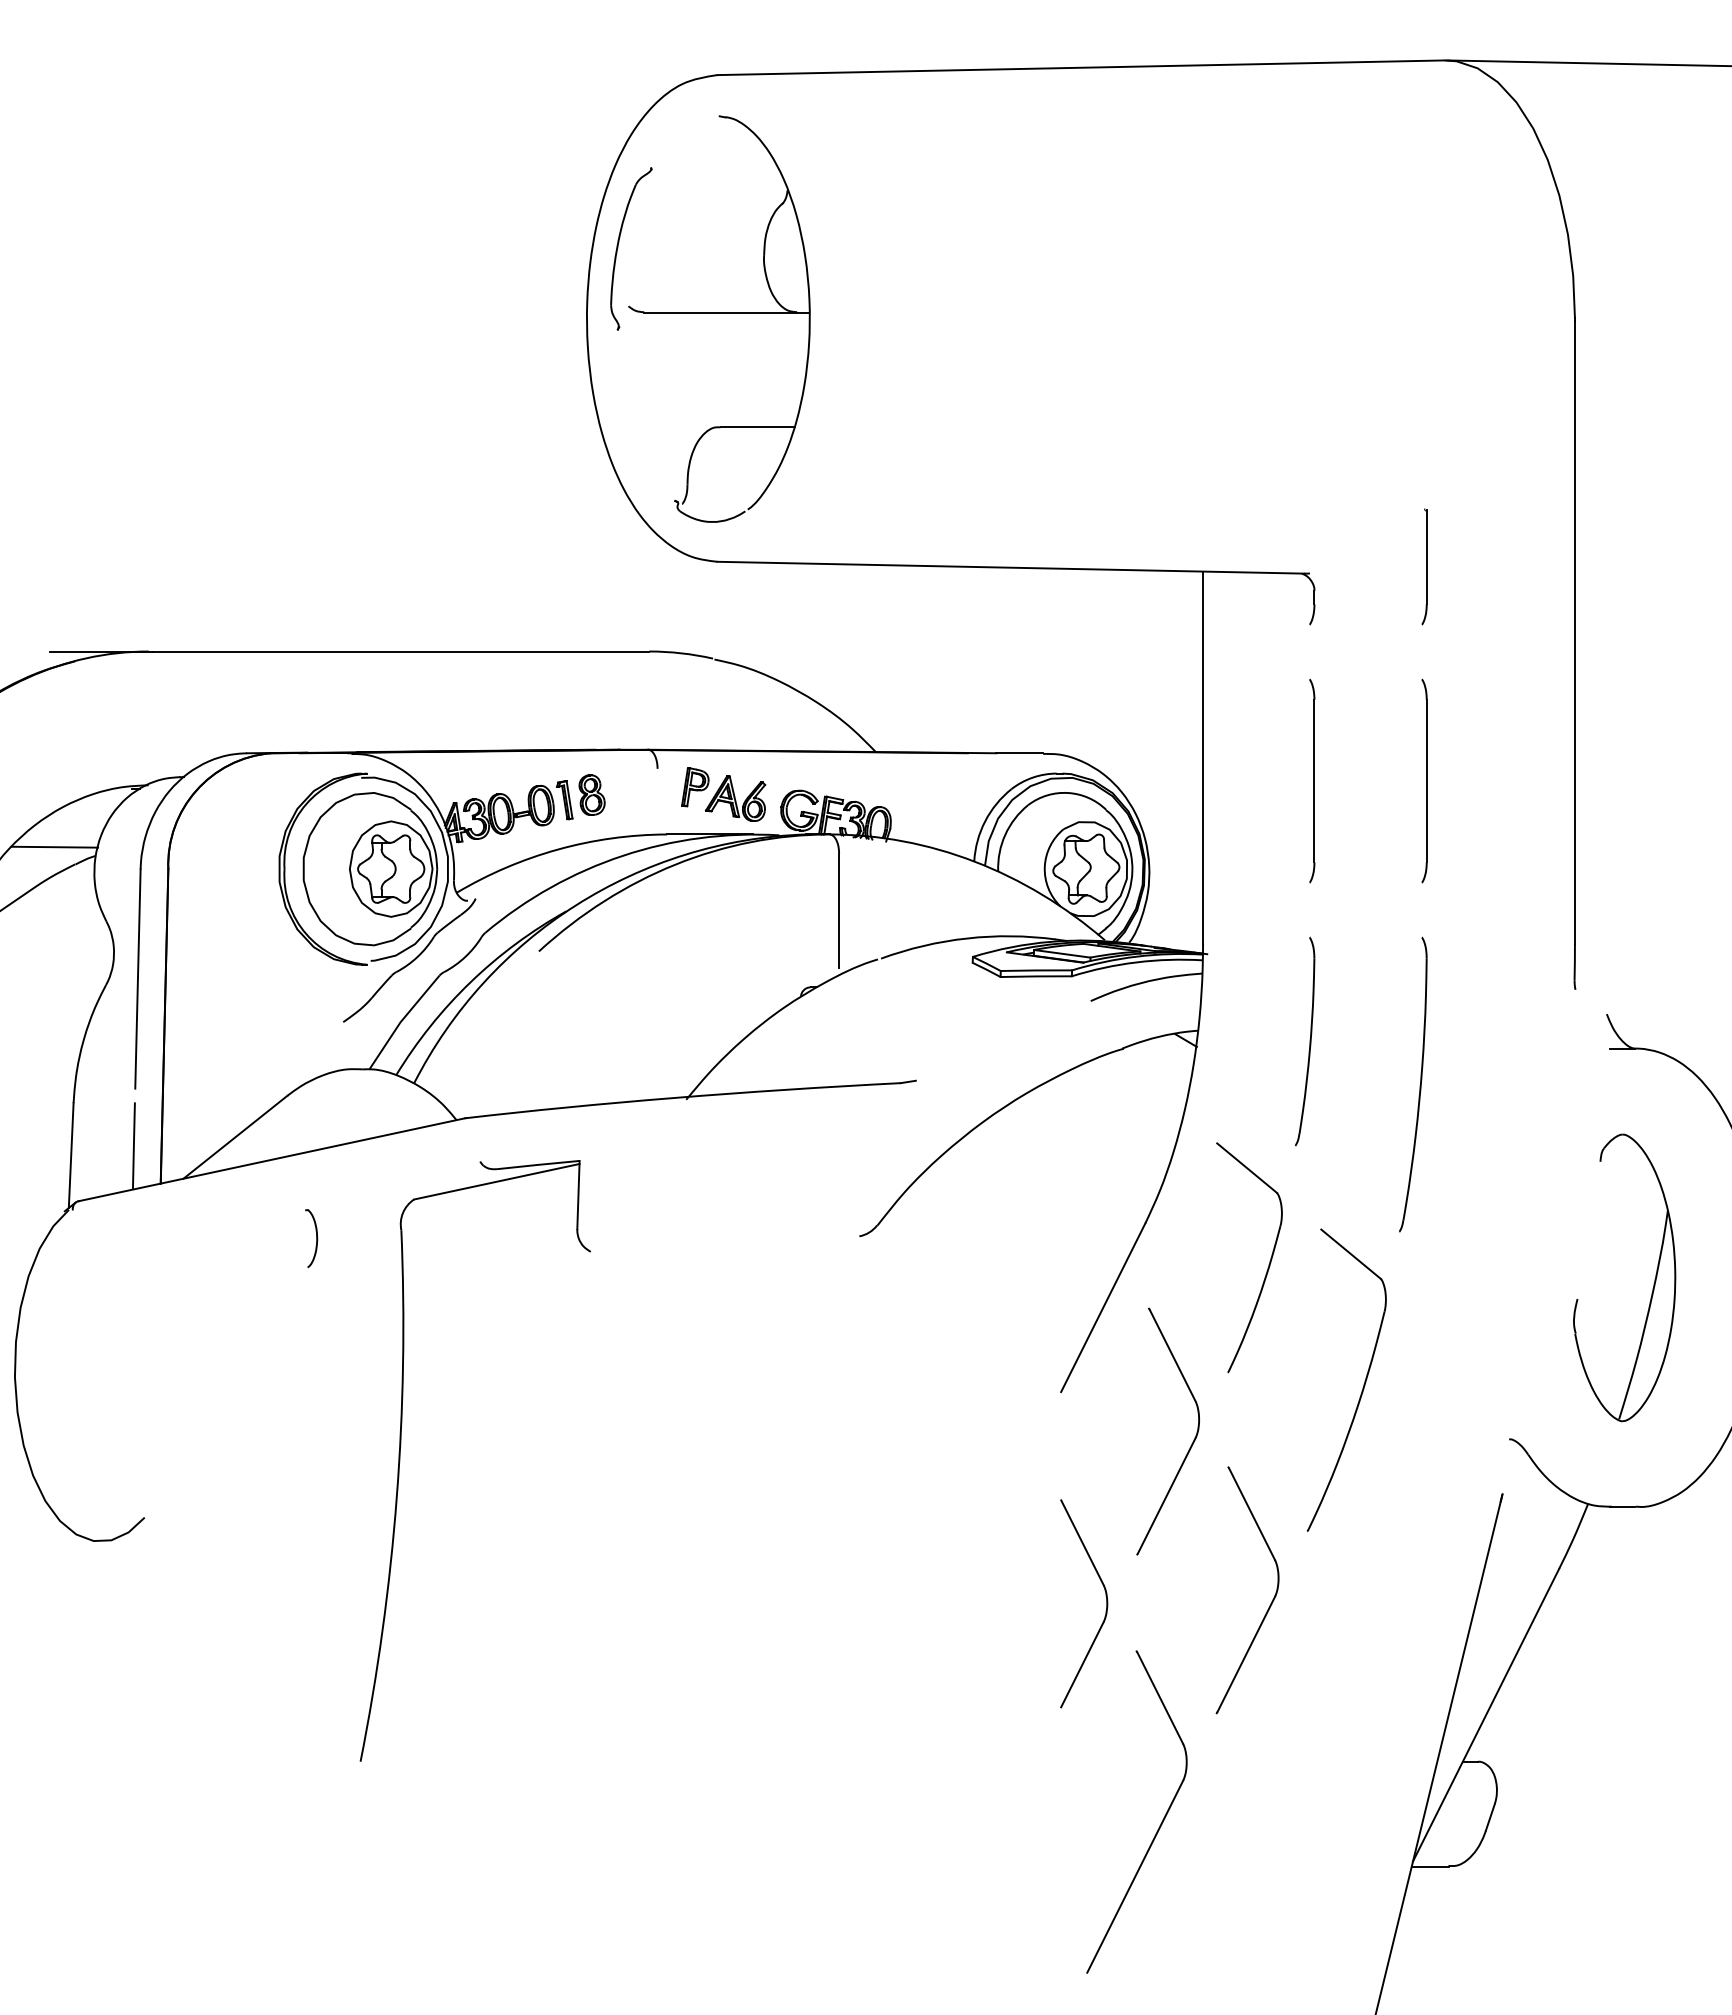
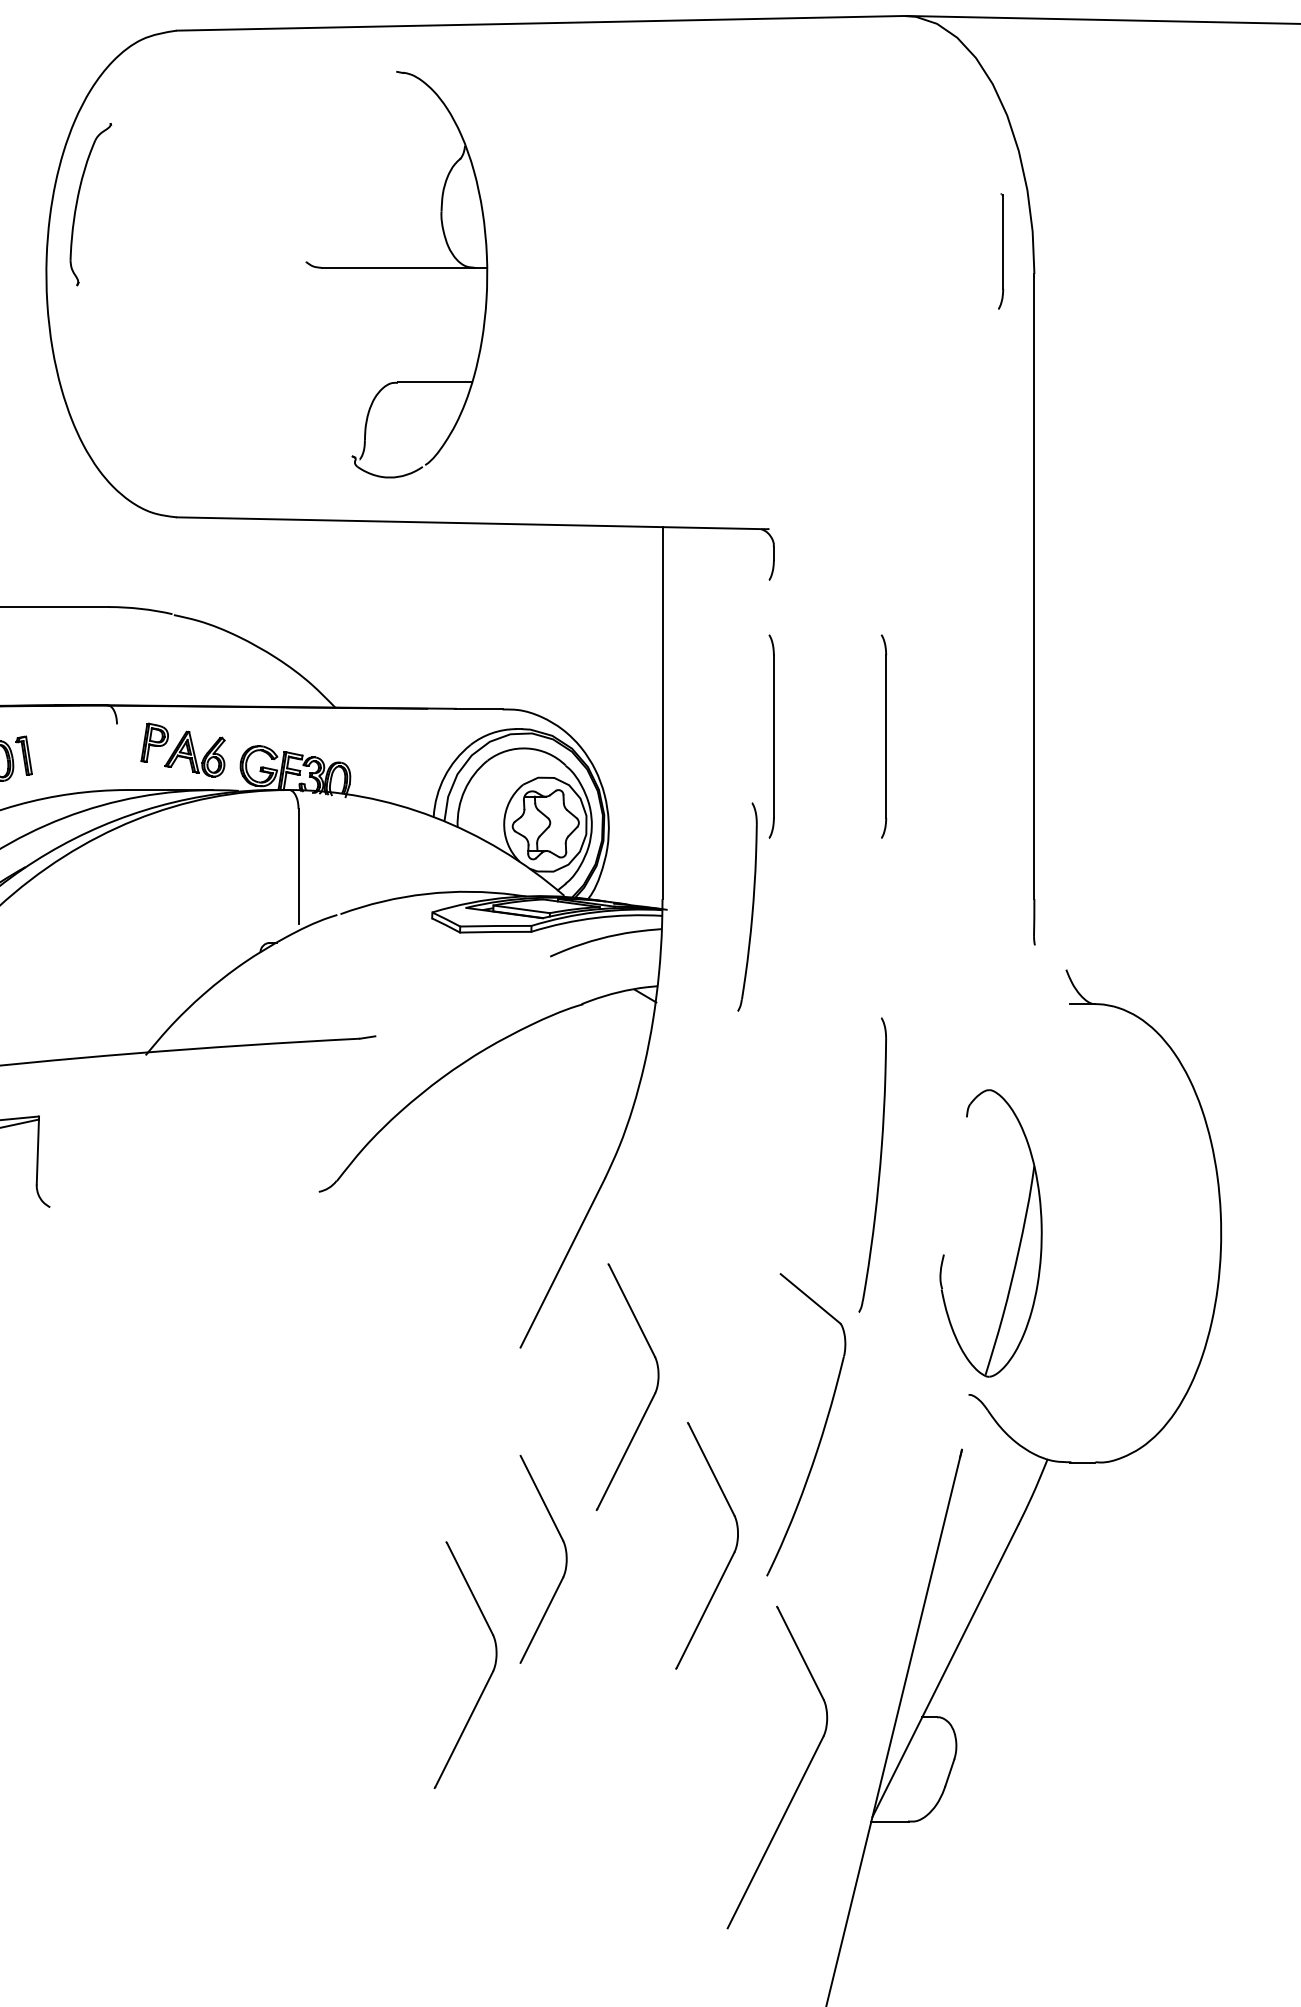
part: (719, 318) -> (396, 274), moved
part: (1424, 566) -> (1000, 251), moved
part: (591, 794) -> (50, 750), removed
part: (1305, 1041) -> (747, 907), moved
part: (1419, 1085) -> (878, 1166), moved
part: (1268, 1264) -> (727, 1220), removed
part: (1653, 1283) -> (1019, 1239), moved
part: (1363, 1384) -> (822, 1429), moved
part: (1029, 1721) -> (488, 1677), added
part: (1160, 1823) -> (800, 1779), moved

